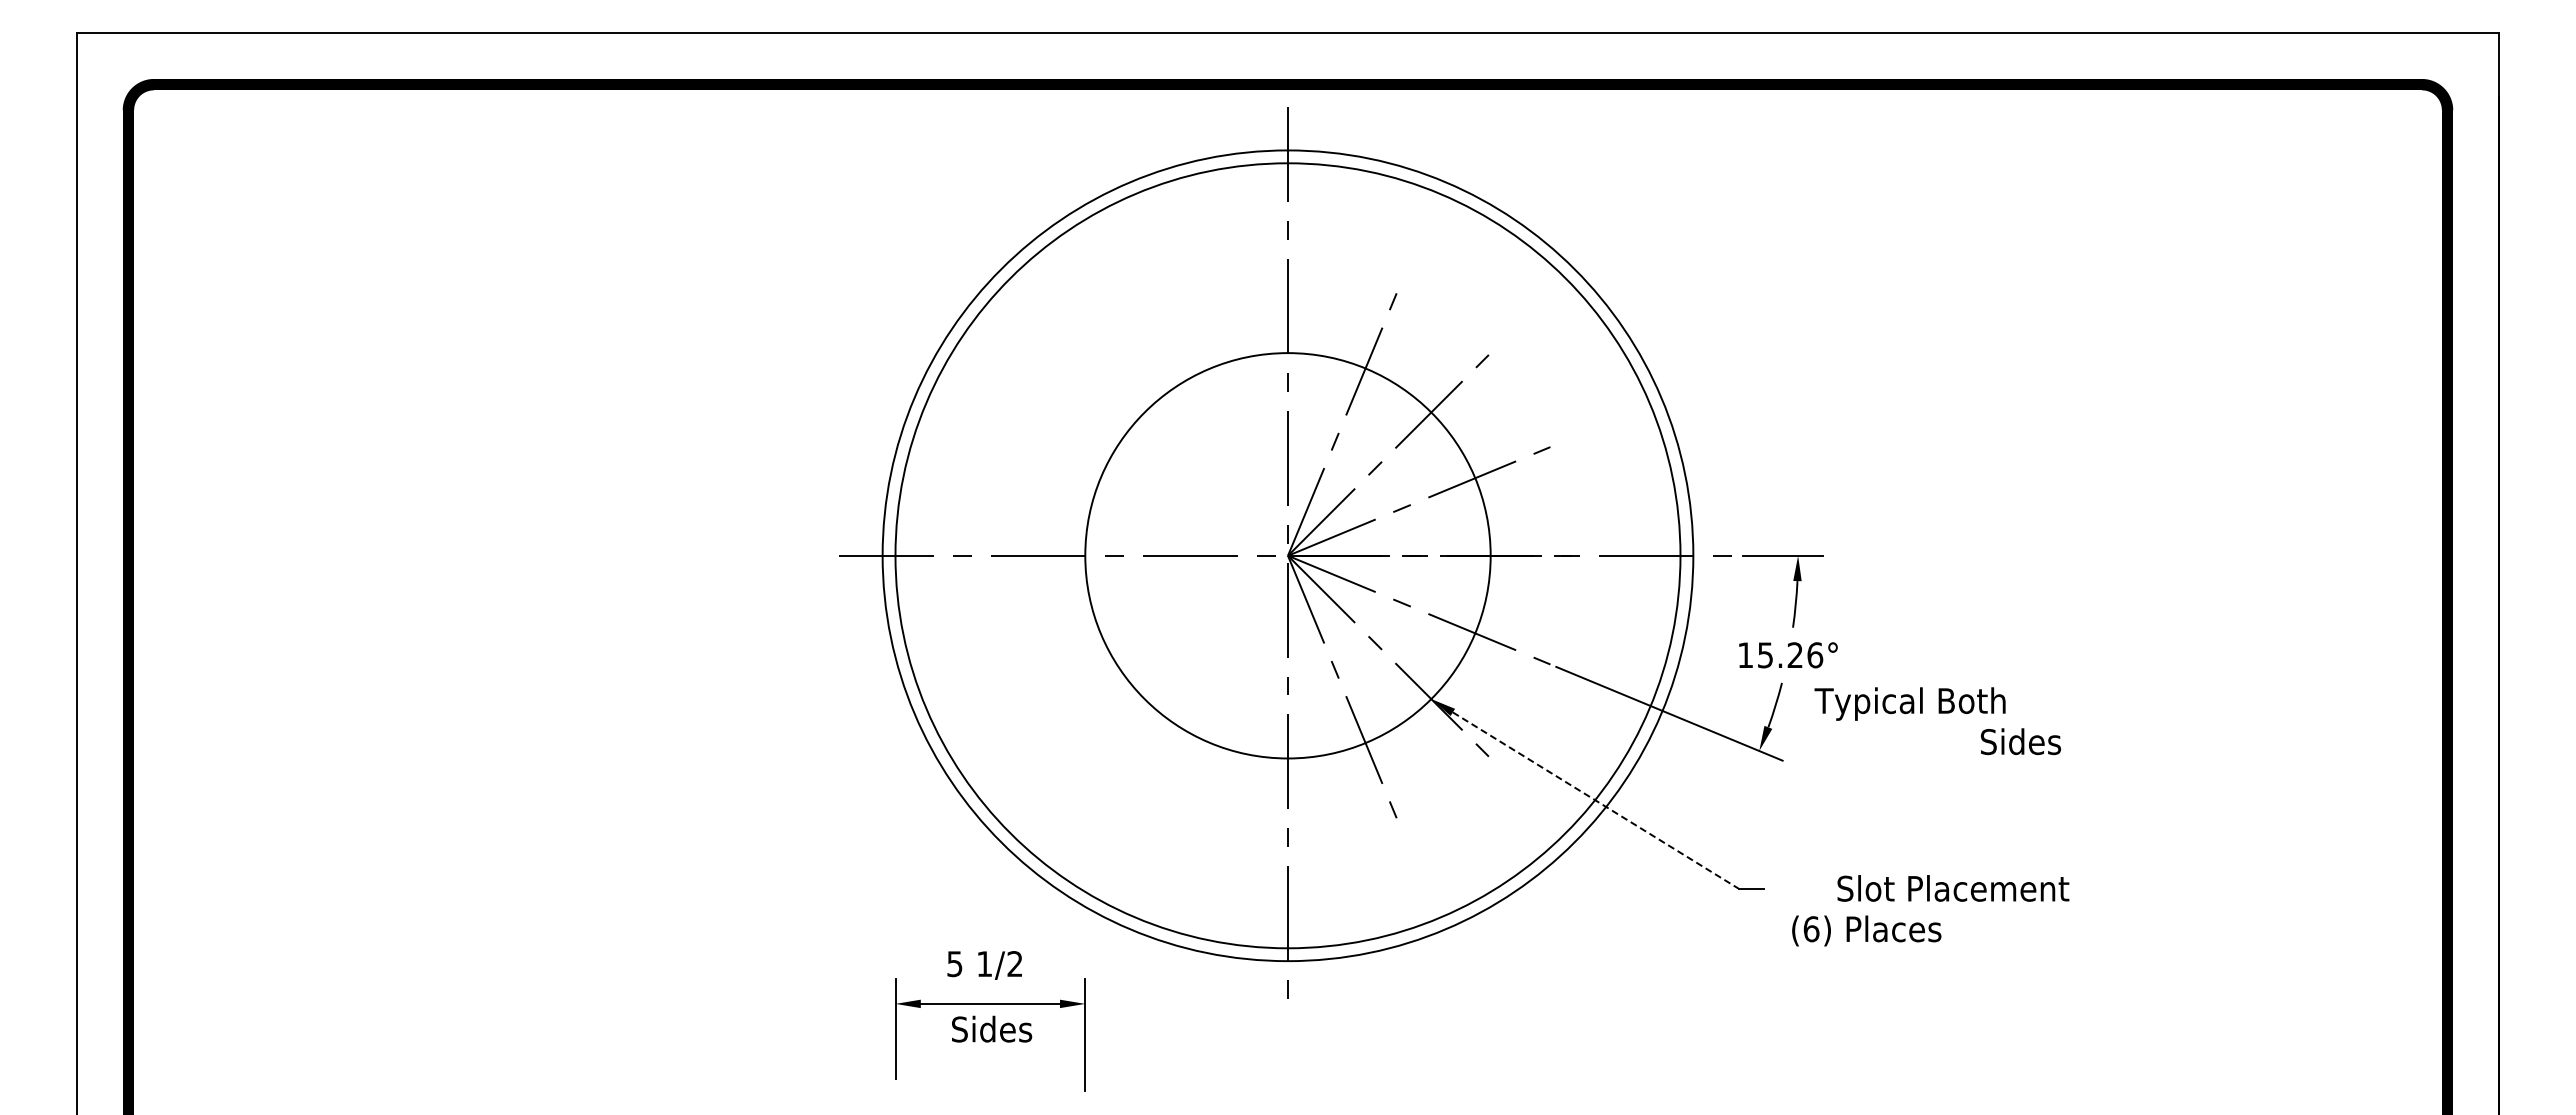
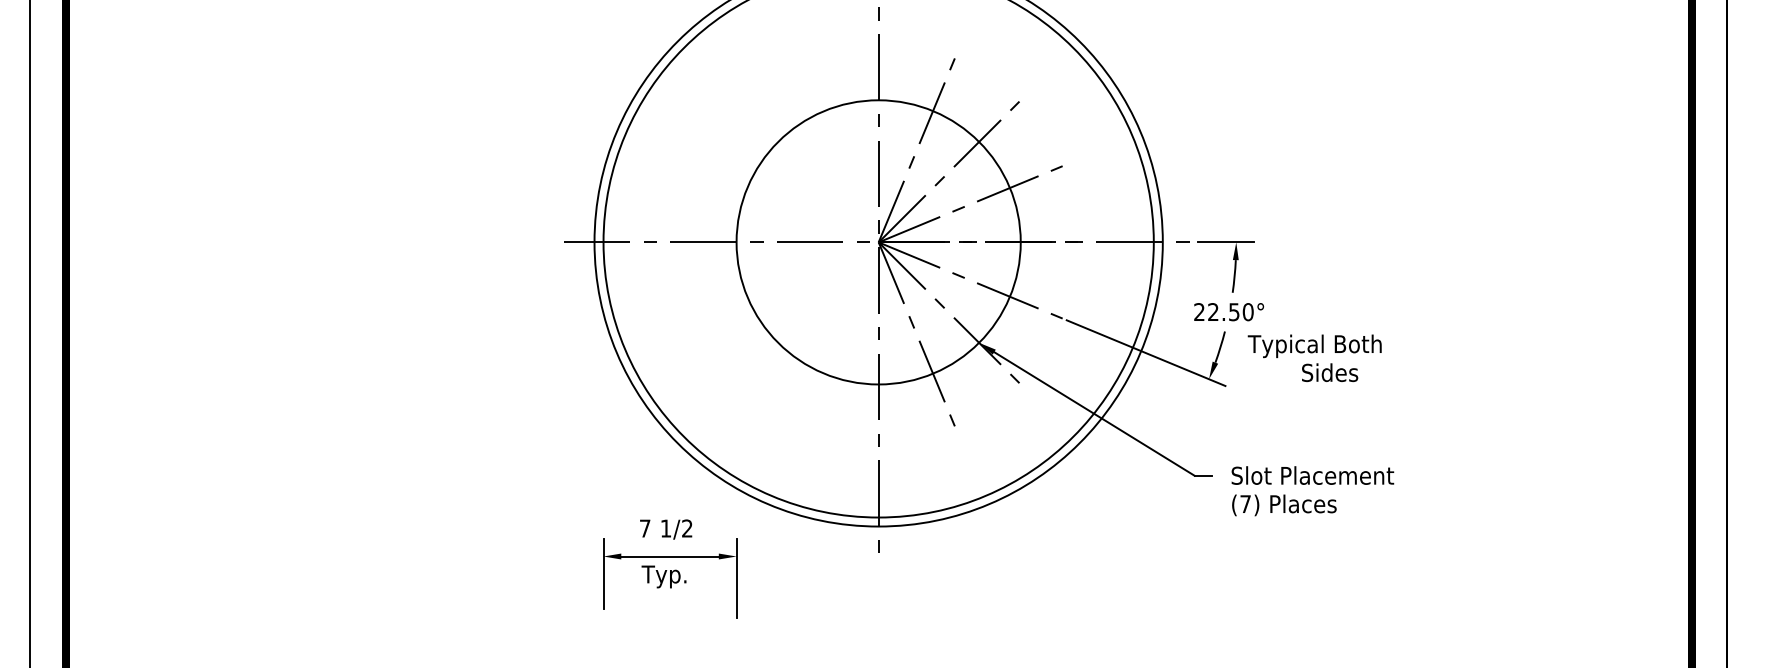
text: (1780, 655) -> (1223, 312), 15.26° -> 22.50°
text: (2021, 741) -> (1330, 372), moved
line: (1595, 800) -> (1094, 413), dashed -> solid
text: (1953, 888) -> (1312, 475), moved
text: (1811, 929) -> (1245, 504), (6) -> (7)
text: (954, 964) -> (644, 528), 5 -> 7
text: (990, 1032) -> (670, 576), Sides -> Typ.

